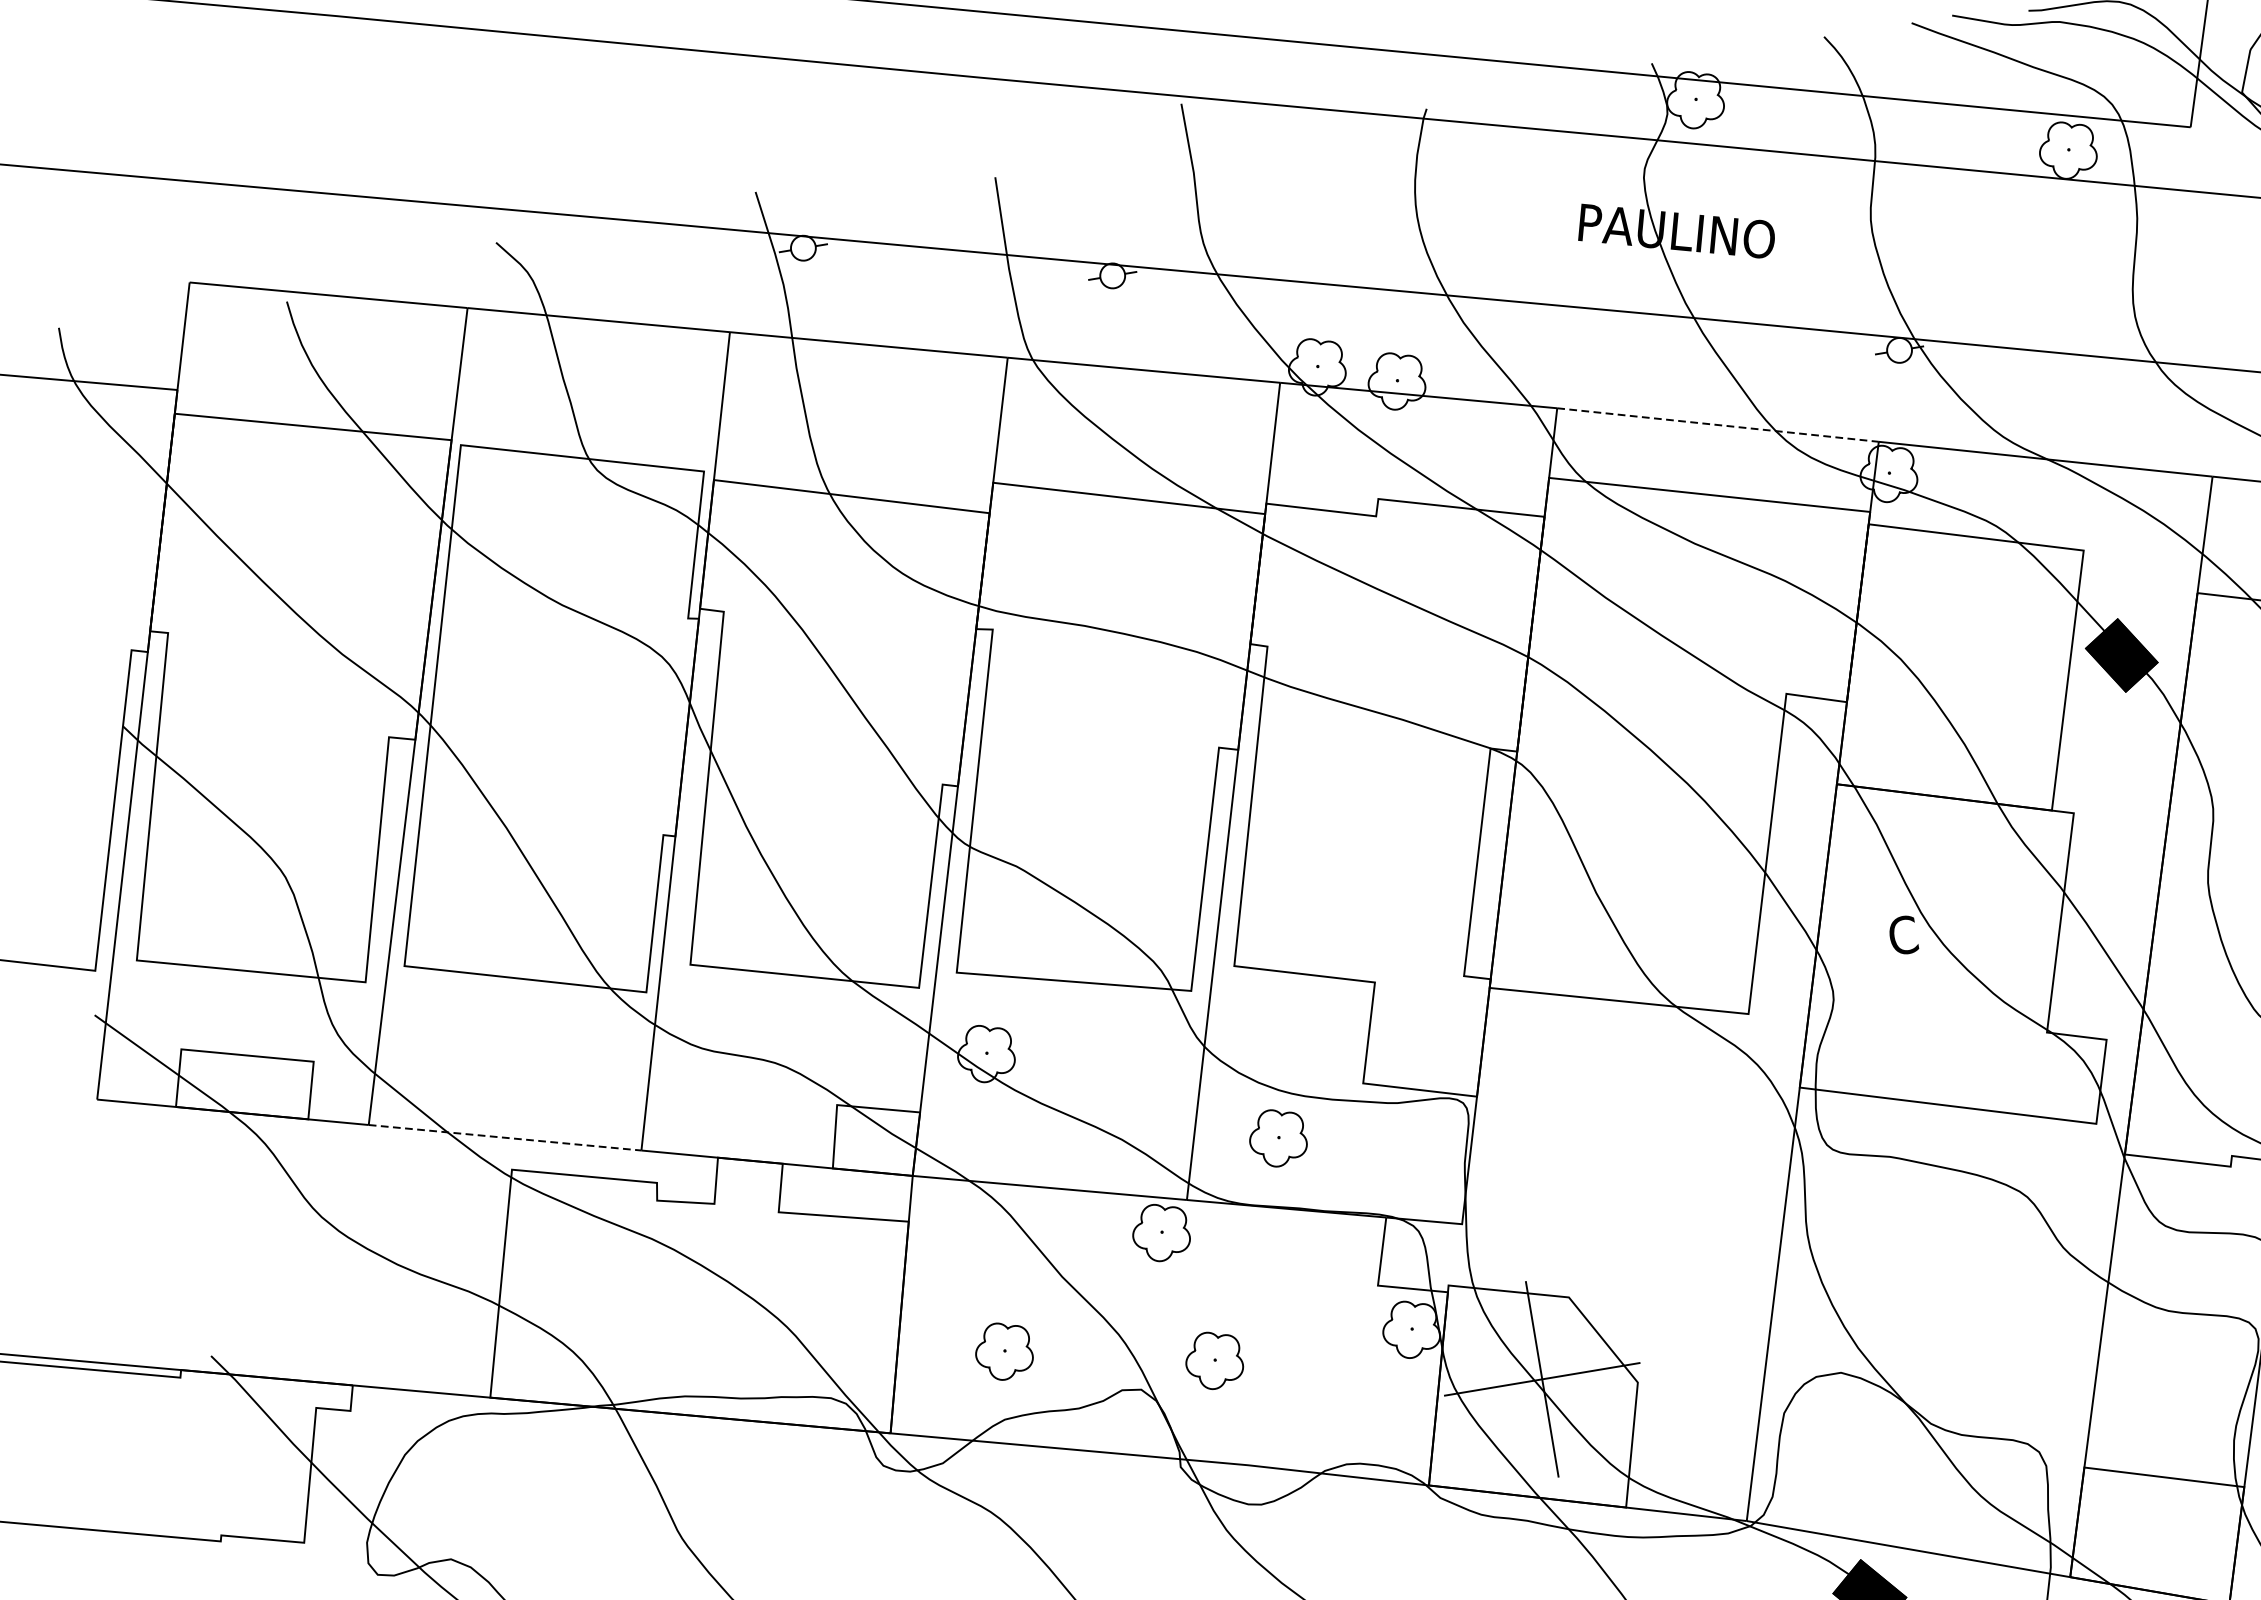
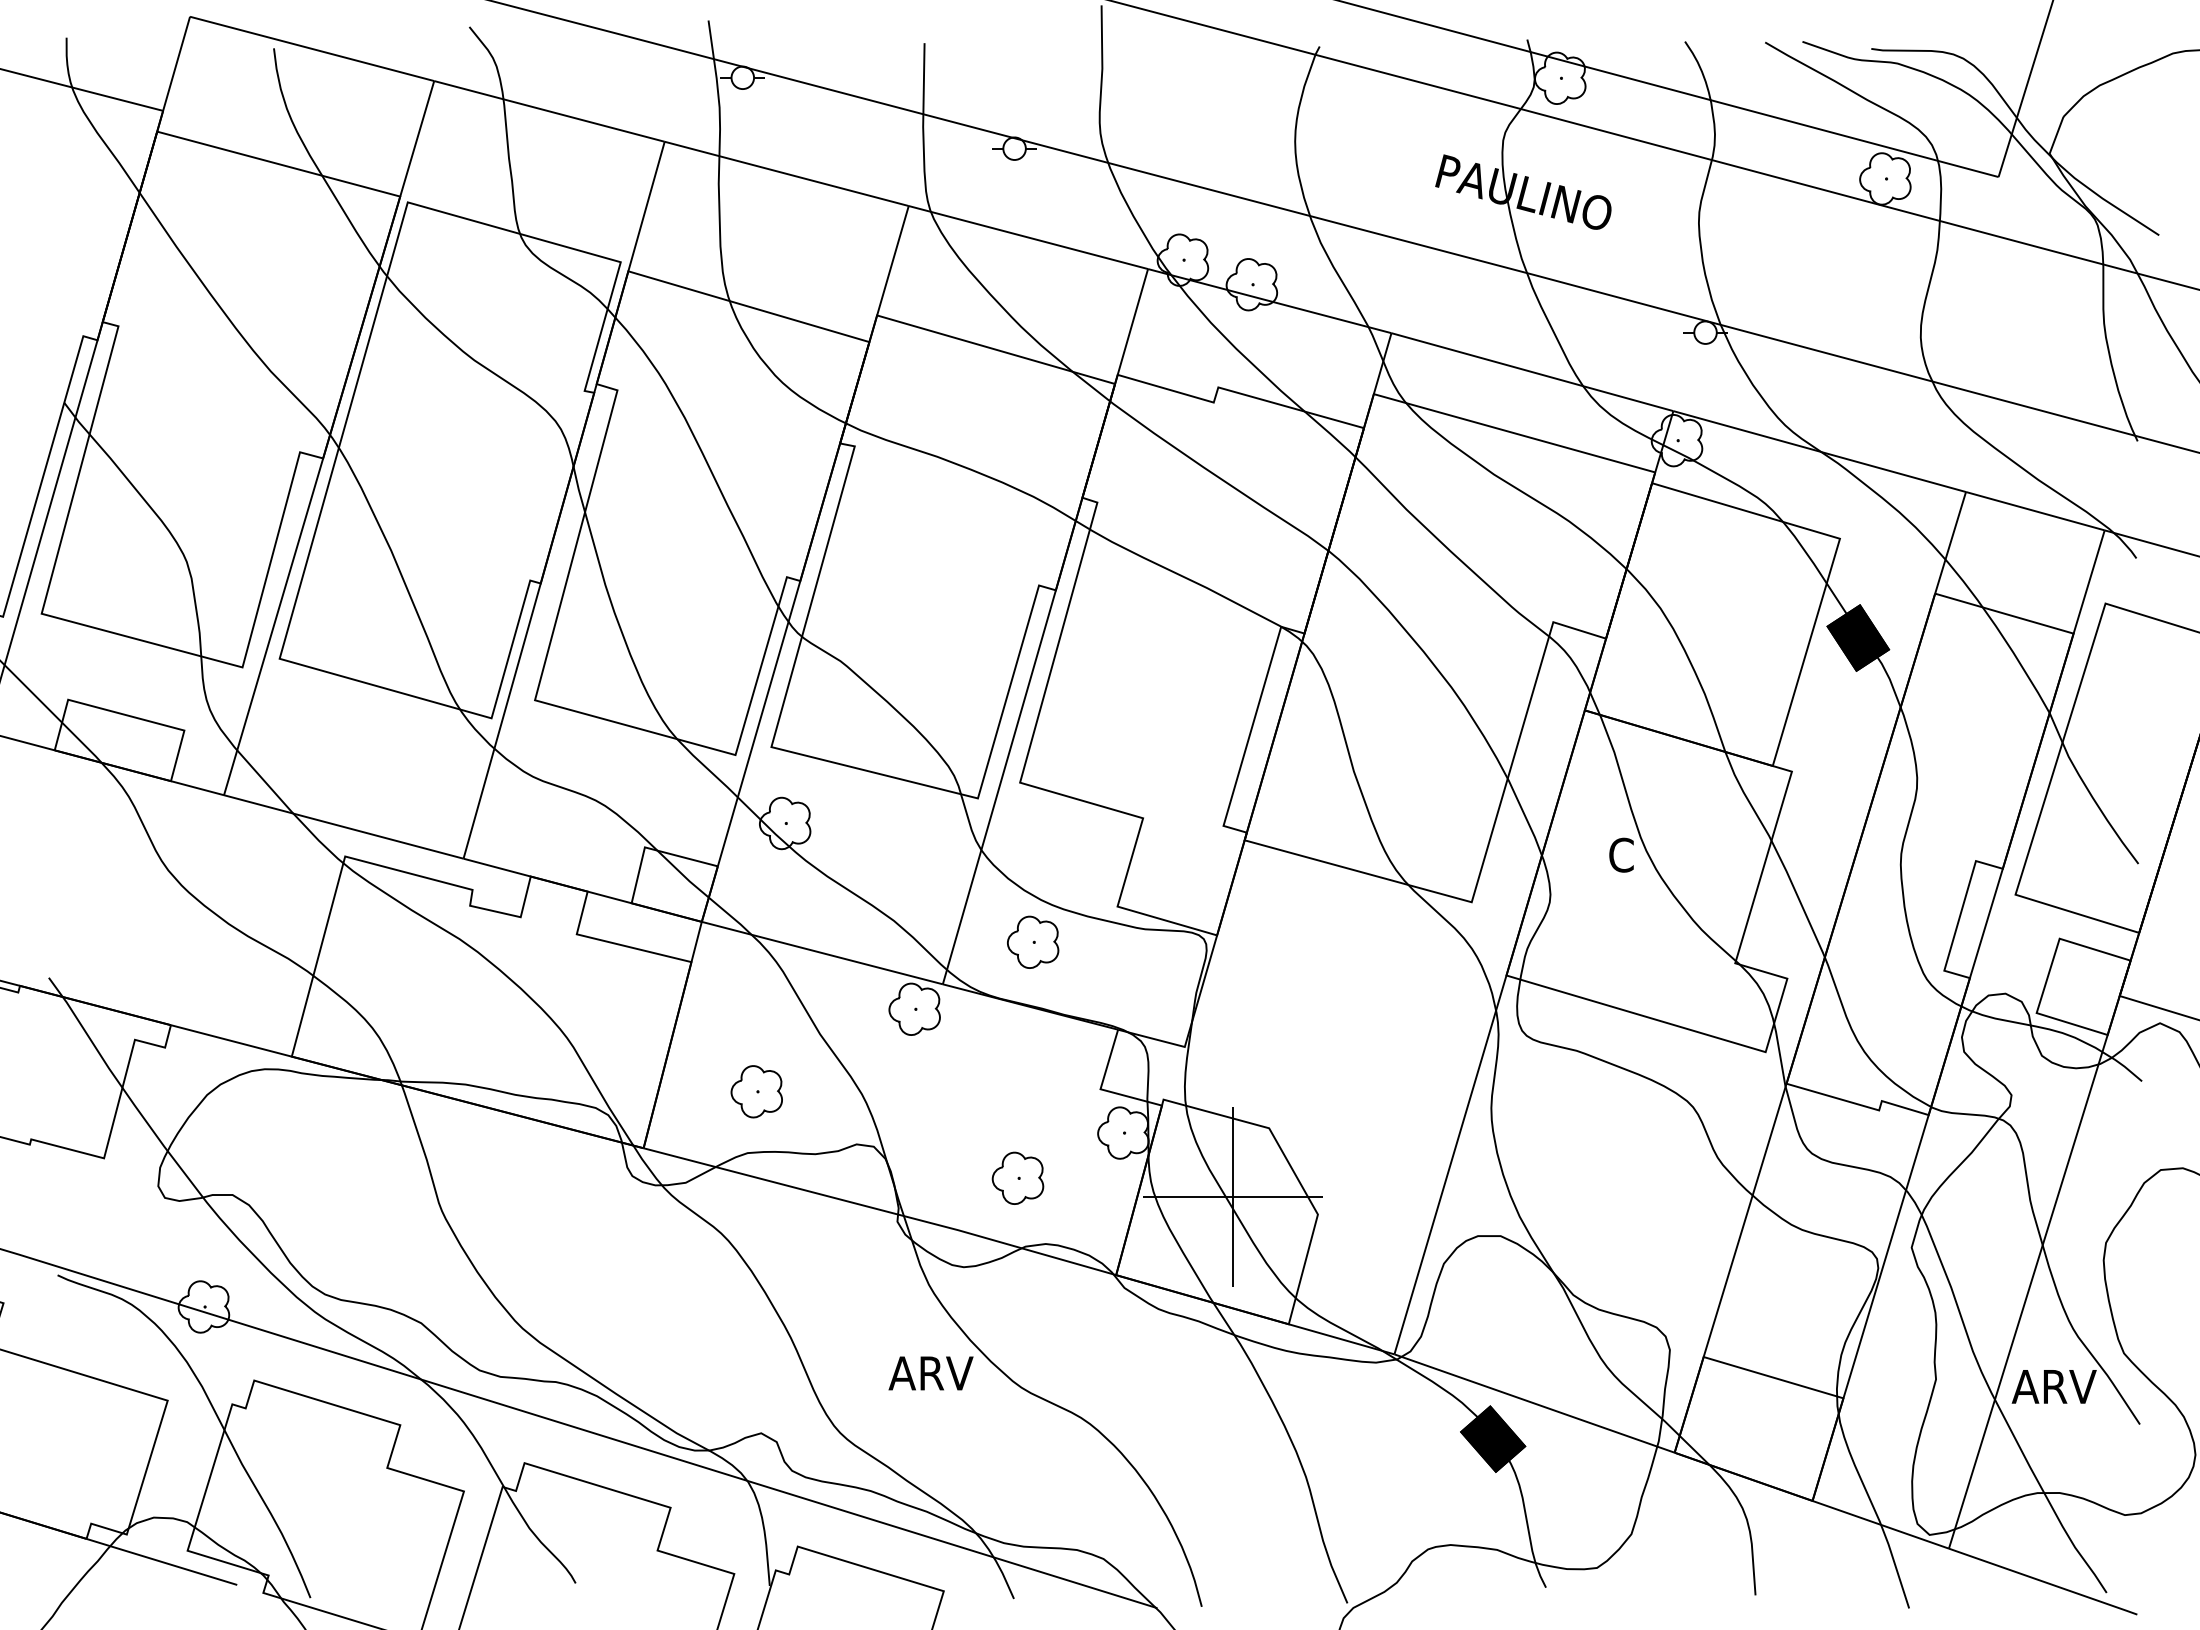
line: (1718, 425) -> (1532, 372), dashed -> solid
line: (504, 1137) -> (343, 826), dashed -> solid
part: (1213, 1359) -> (1017, 1177), moved

